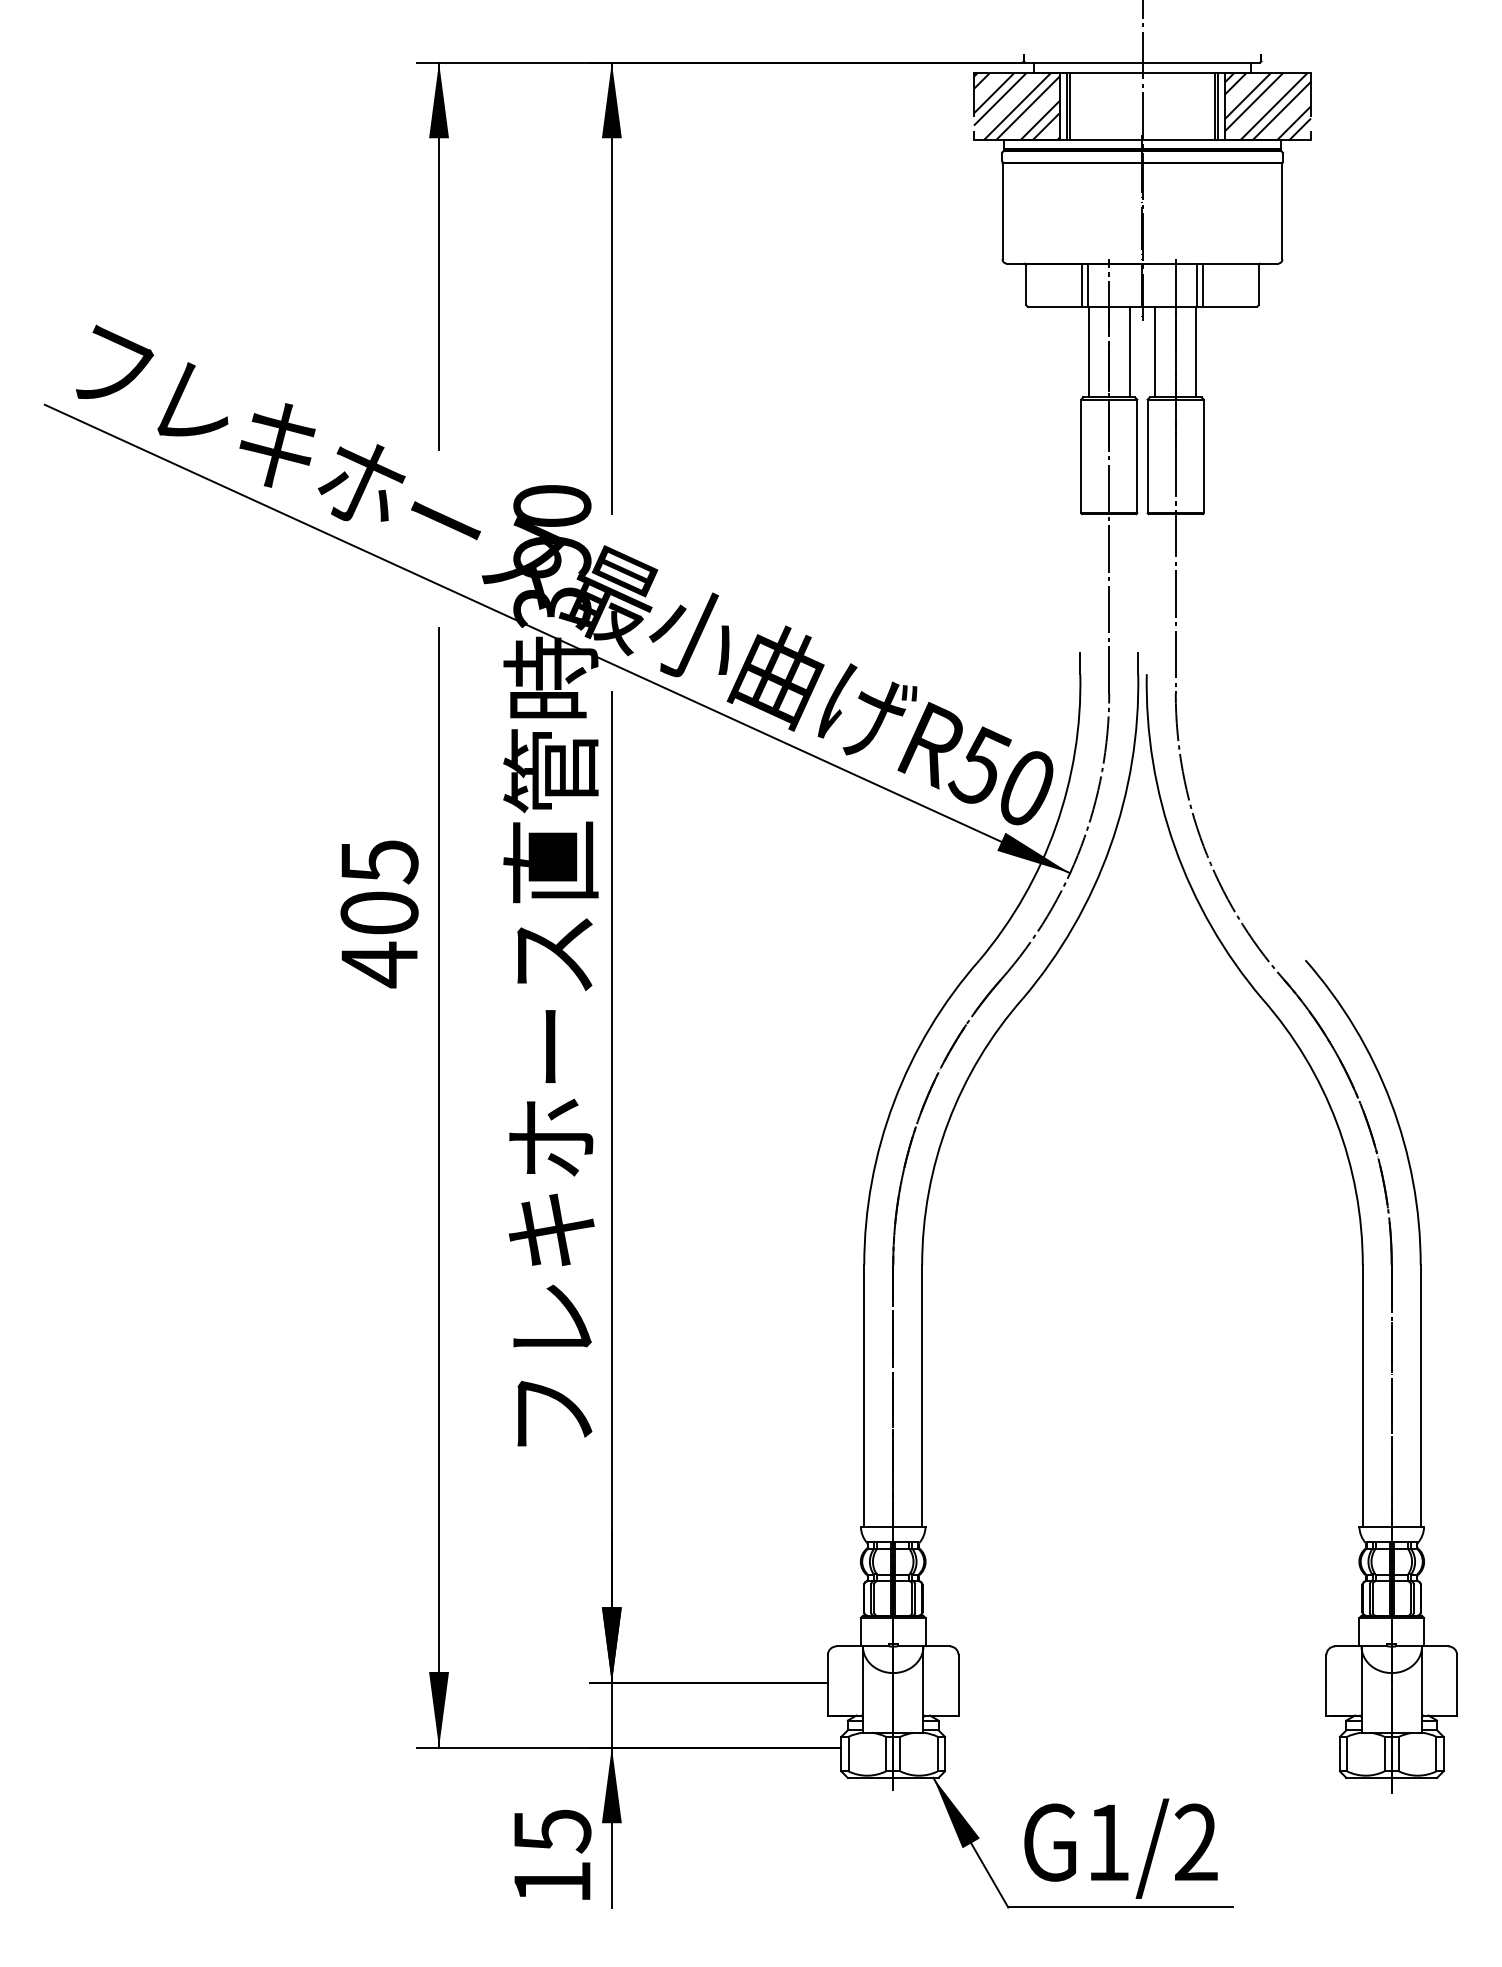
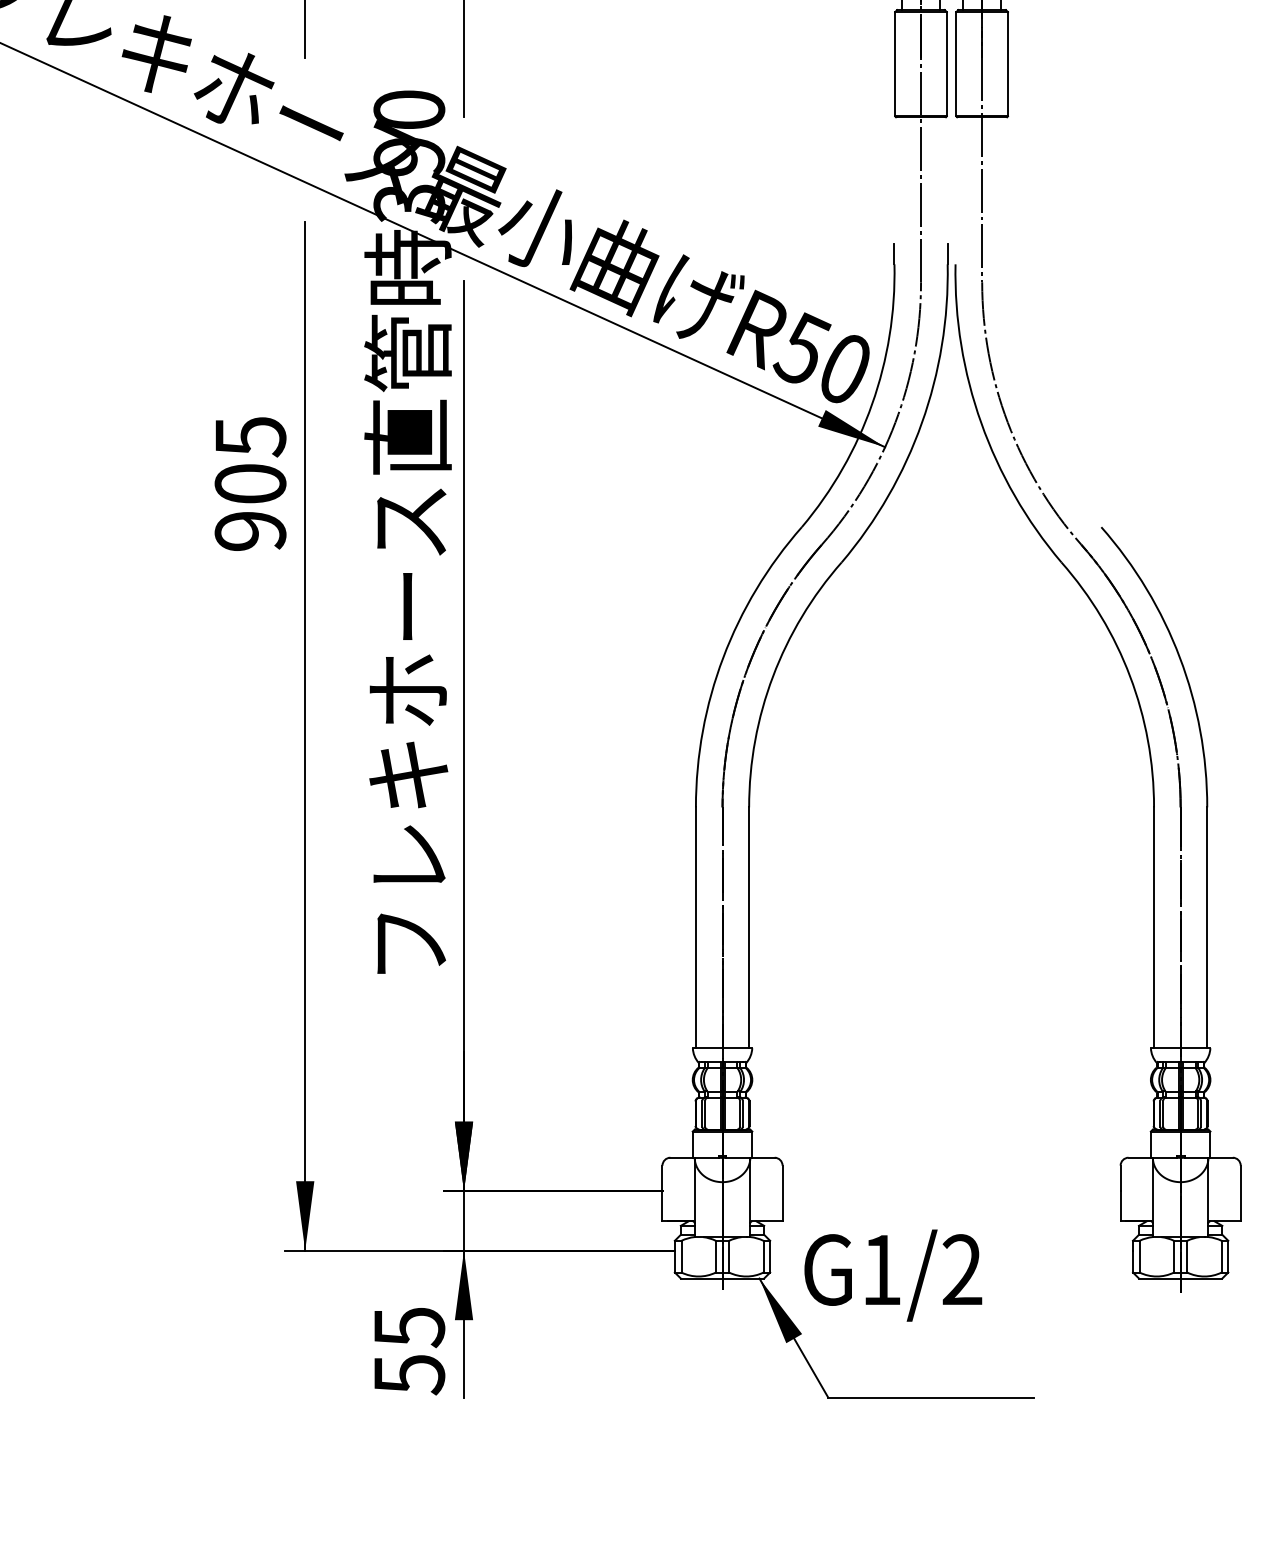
text: (379, 964) -> (250, 531), 405 -> 905
text: (1120, 1848) -> (892, 1275), moved
text: (552, 1883) -> (409, 1375), 15 -> 55

